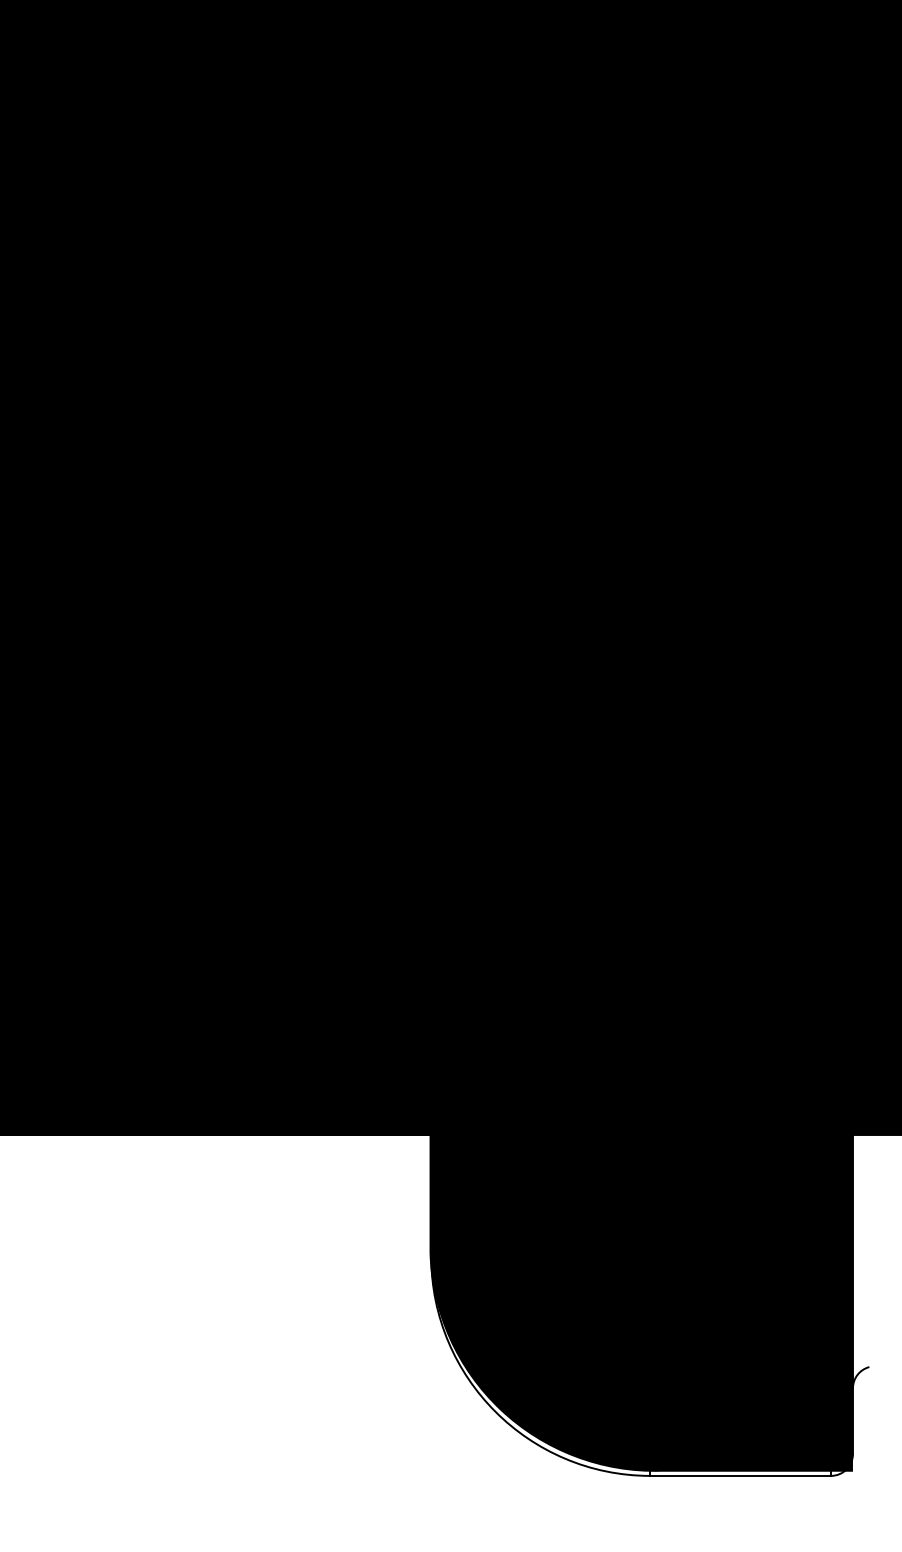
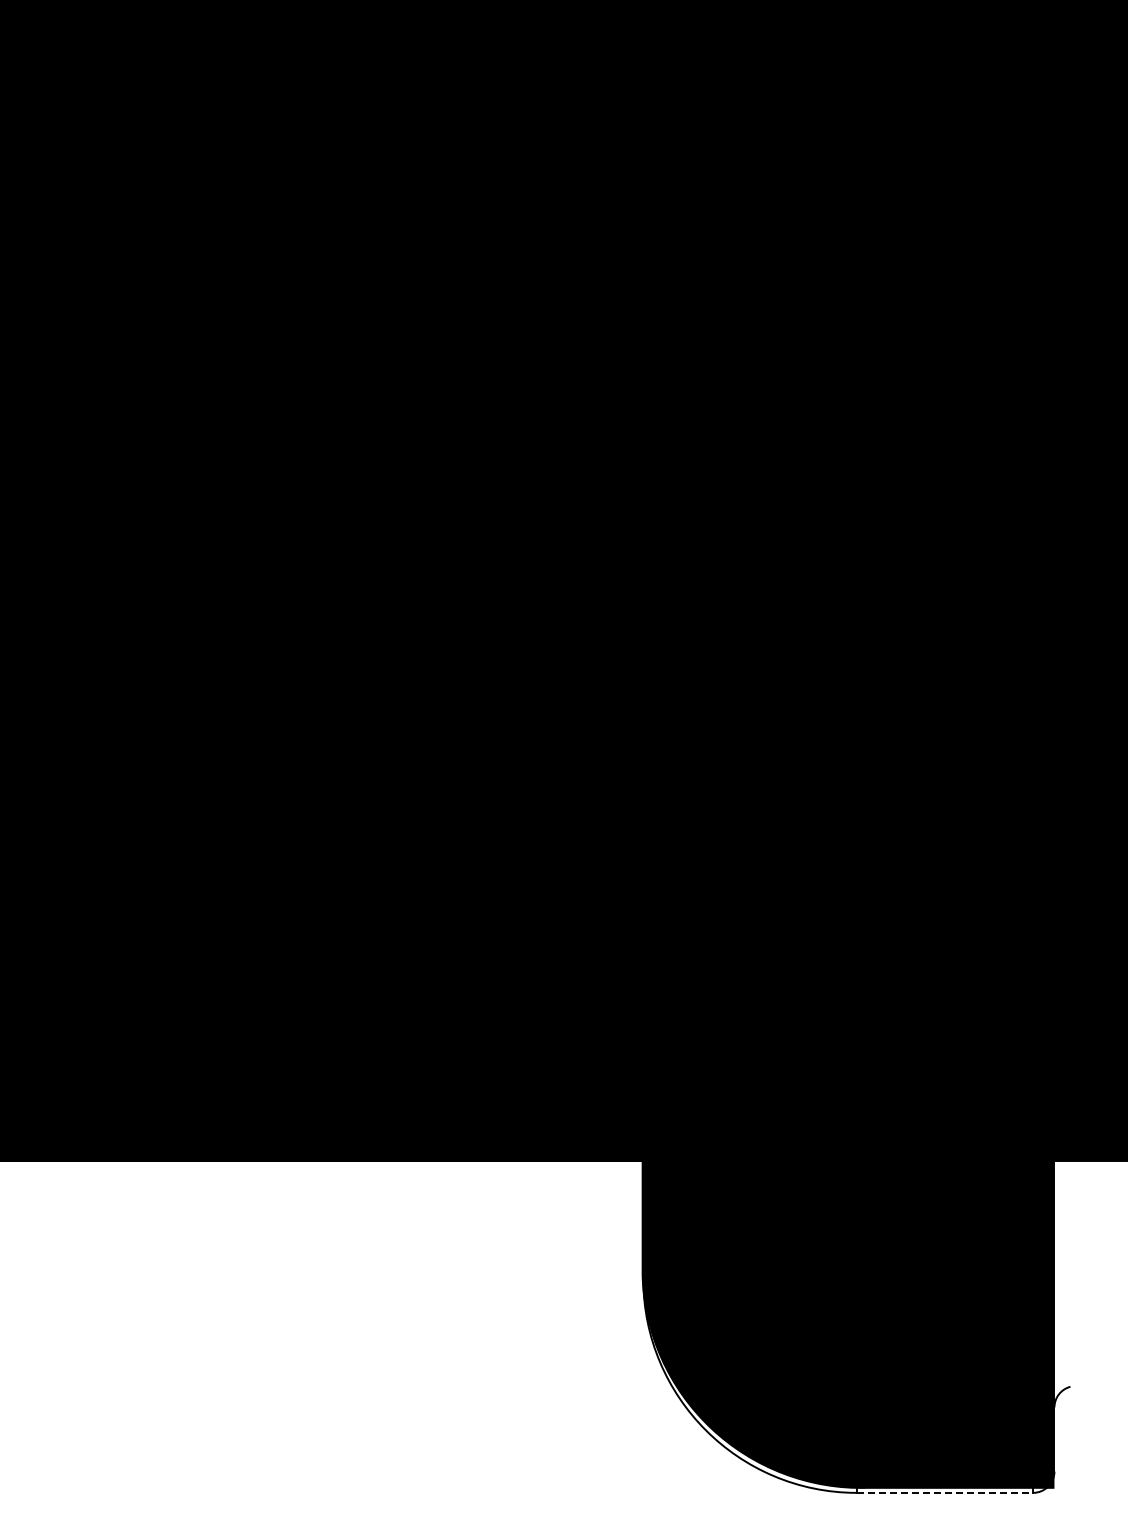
line: (741, 1475) -> (945, 1492), solid -> dashed

